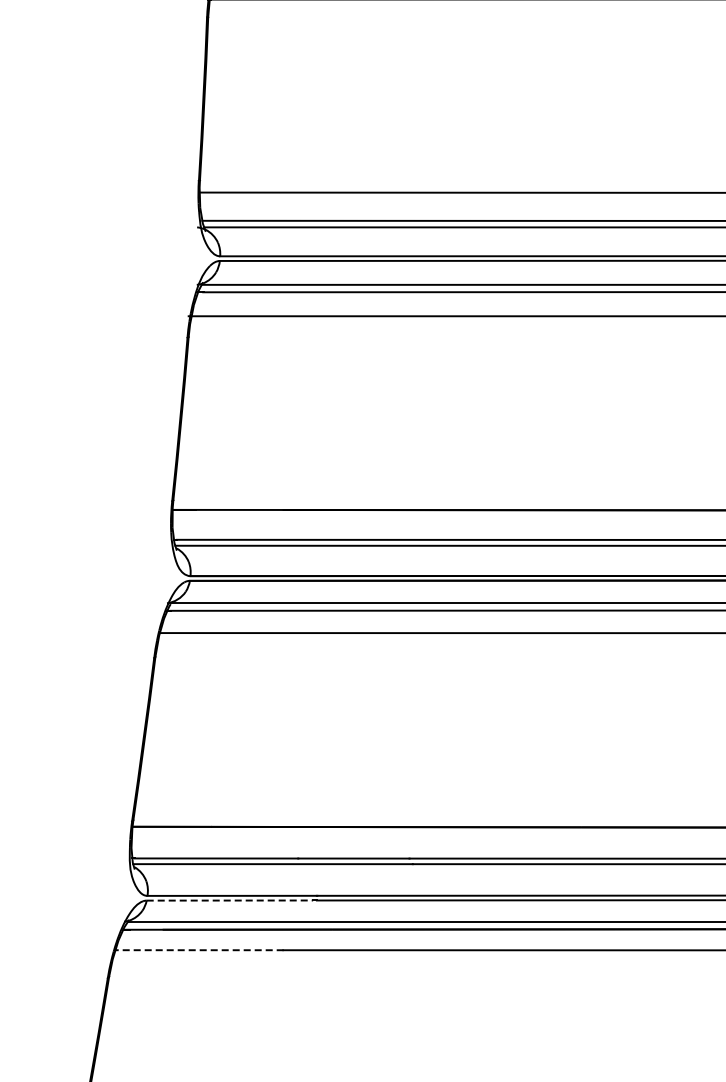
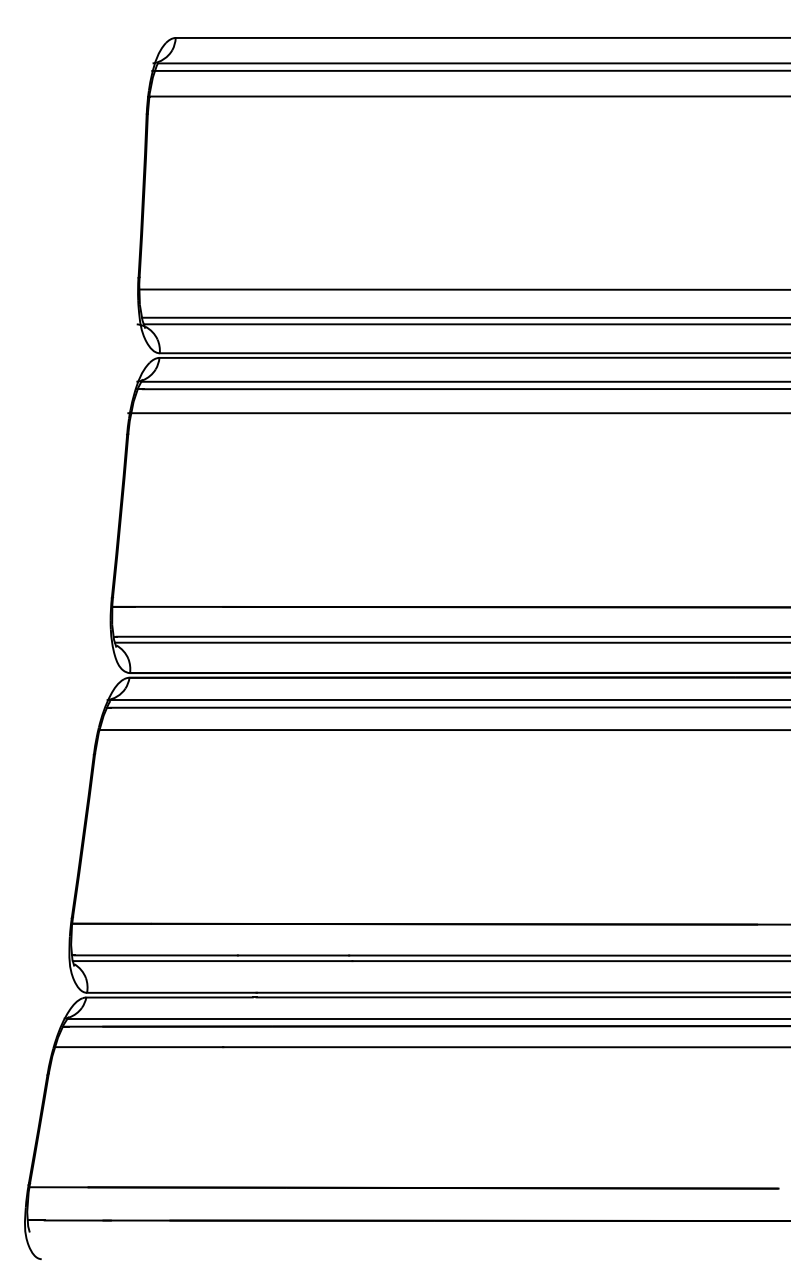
line: (230, 900) -> (170, 997), dashed -> solid
line: (198, 950) -> (138, 1047), dashed -> solid

